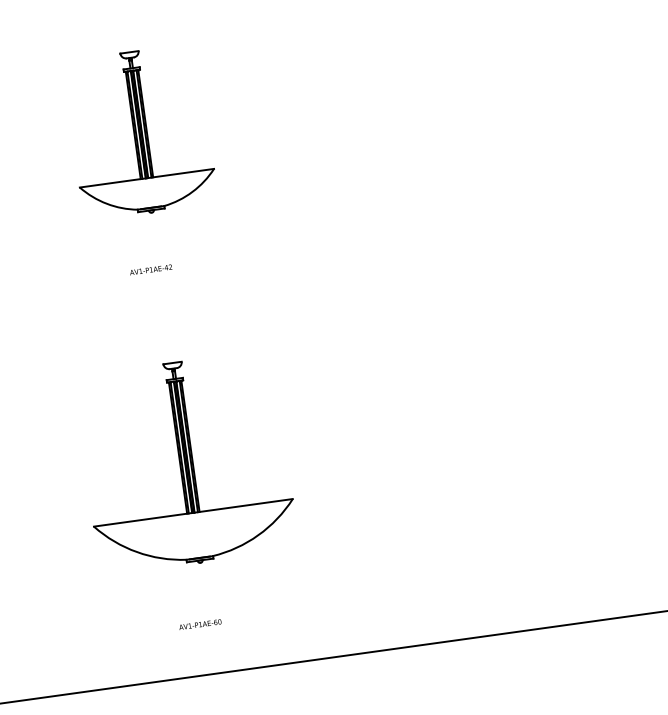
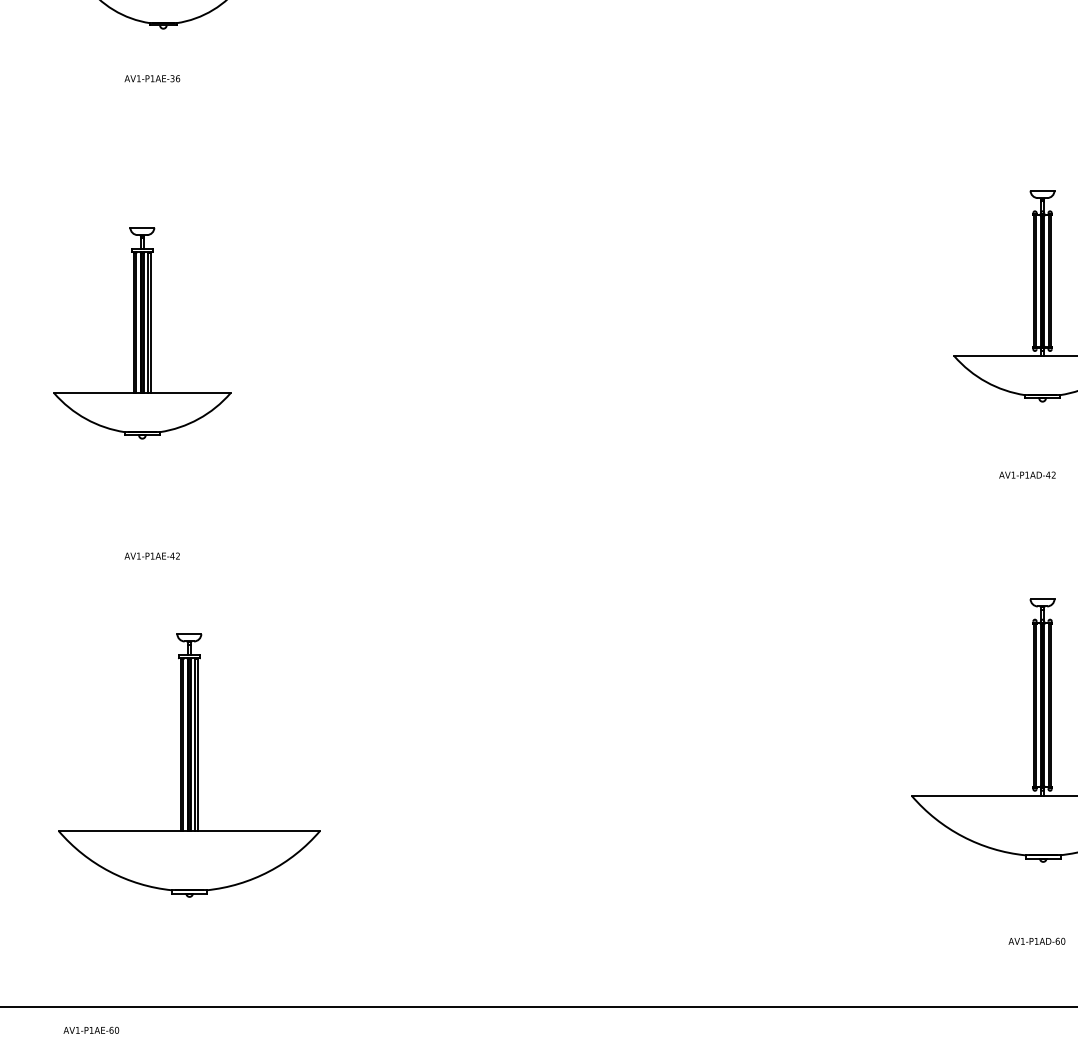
part: (140, 132) -> (142, 333), moved
text: (150, 269) -> (151, 555), moved
part: (186, 462) -> (189, 765), moved
text: (200, 623) -> (91, 1029), moved

